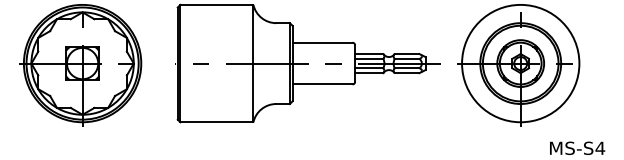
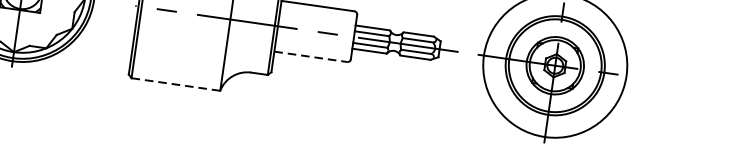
line: (322, 84) -> (310, 56), solid -> dashed
line: (216, 122) -> (175, 84), solid -> dashed

